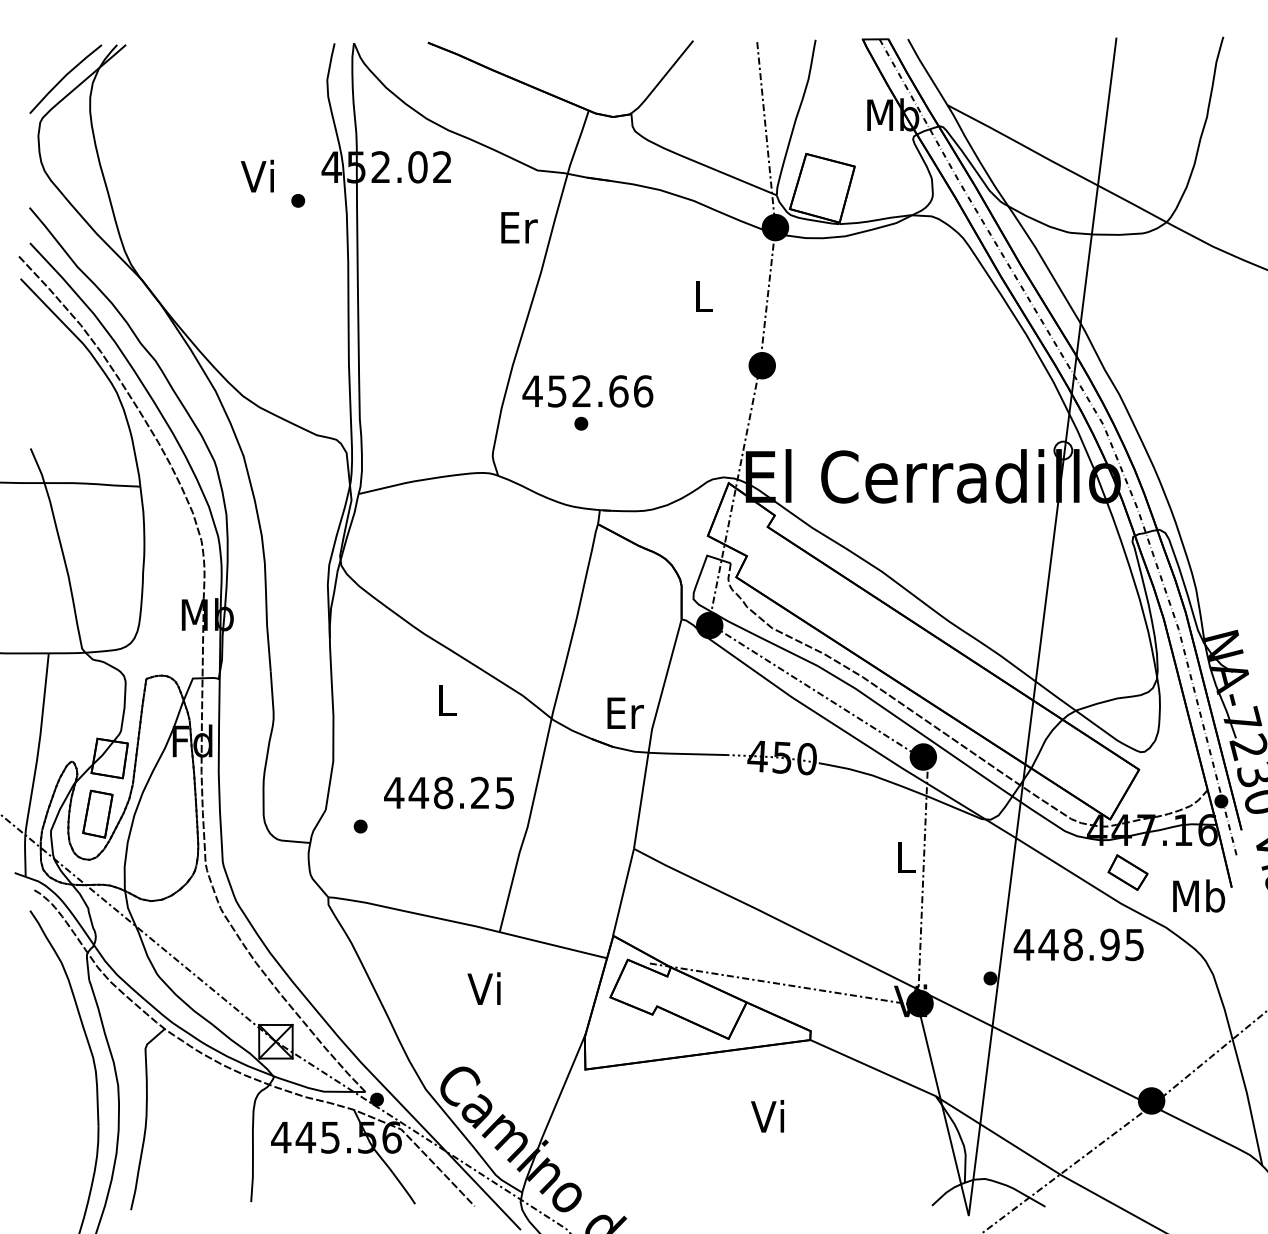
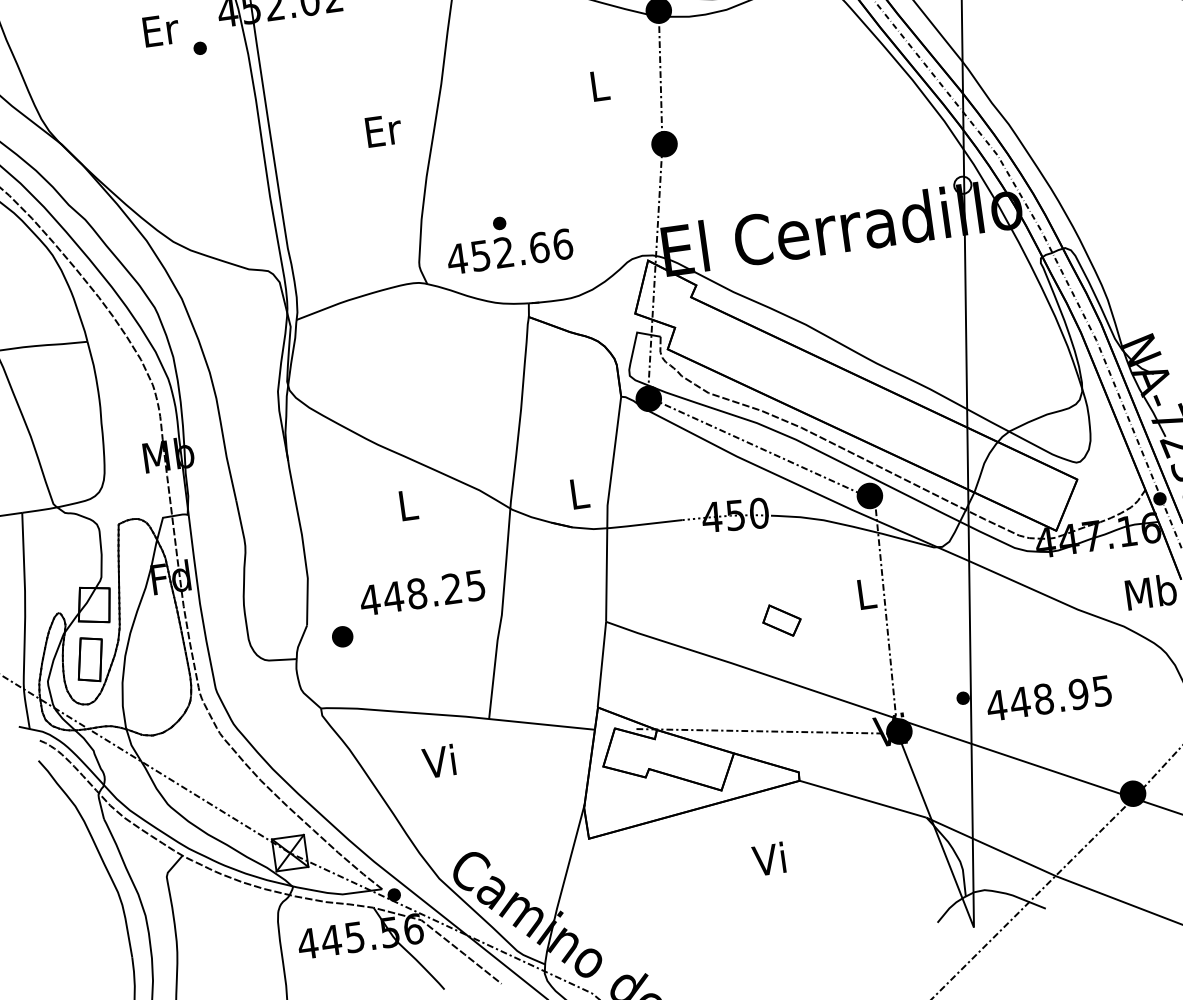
text: (259, 175) -> (159, 29), Vi -> Er
text: (519, 227) -> (383, 130), moved
text: (587, 391) -> (509, 251), moved
text: (625, 712) -> (579, 492), Er -> L
part: (360, 826) -> (342, 636), size x1.6
part: (1127, 872) -> (781, 620), moved
text: (1078, 944) -> (1048, 698), moved
text: (483, 988) -> (438, 761), moved

